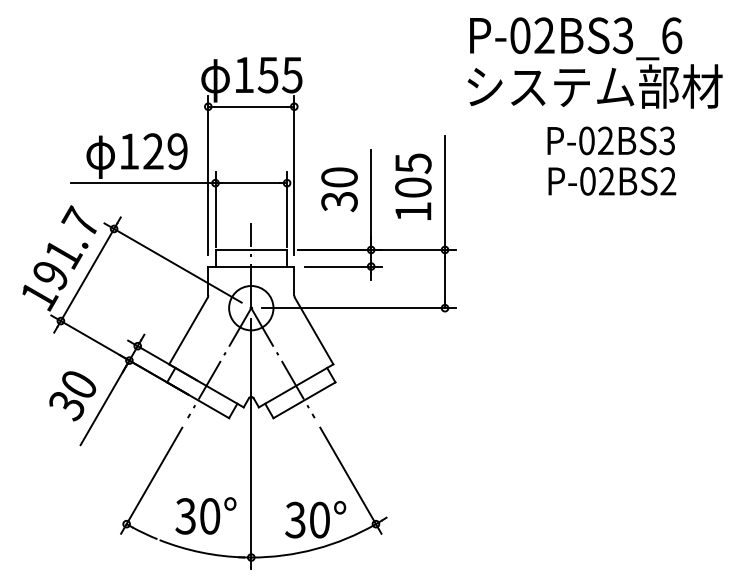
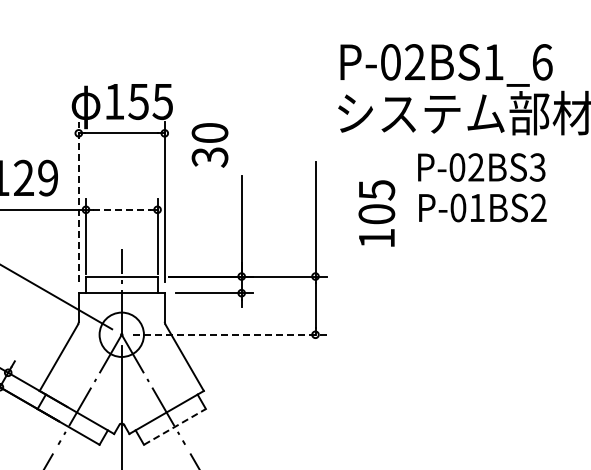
text: (622, 35) -> (492, 62), P-02BS3_6 -> P-02BS1_6
line: (208, 175) -> (78, 202), solid -> dashed
text: (606, 181) -> (476, 208), P-02BS2 -> P-01BS2
line: (251, 183) -> (121, 210), solid -> dashed
text: (413, 186) -> (376, 213), moved
text: (339, 189) -> (209, 145), moved
line: (359, 308) -> (229, 335), solid -> dashed
line: (304, 400) -> (174, 427), solid -> dashed

